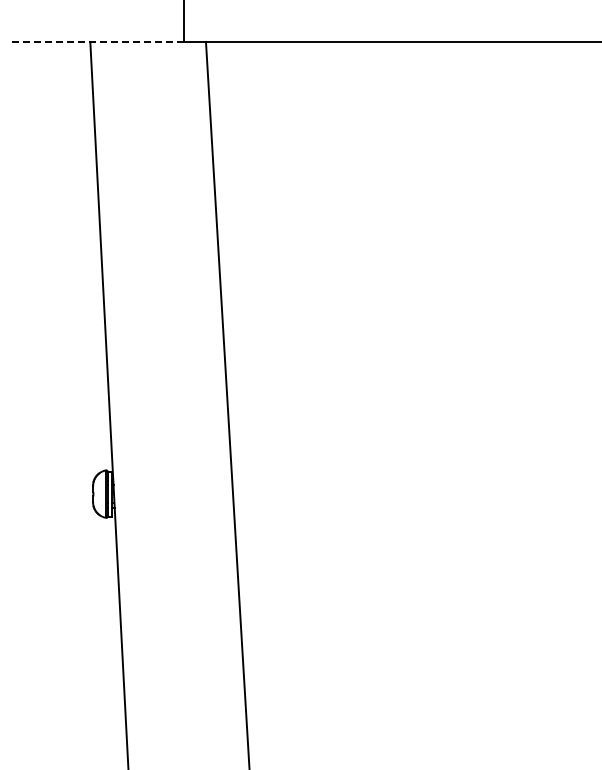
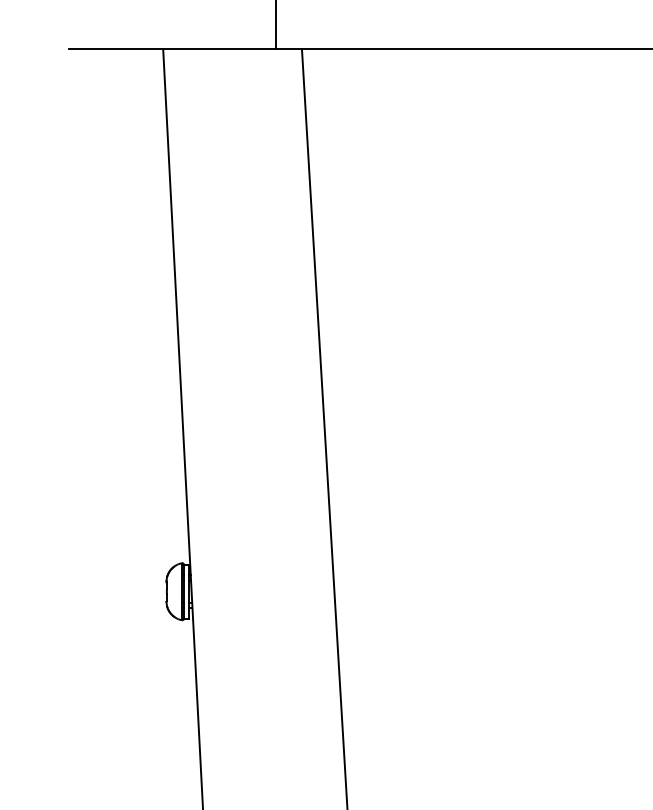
line: (97, 41) -> (171, 48), dashed -> solid

